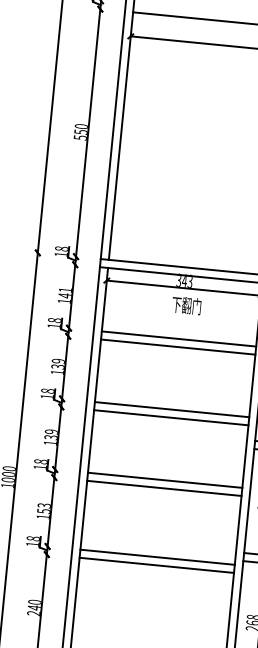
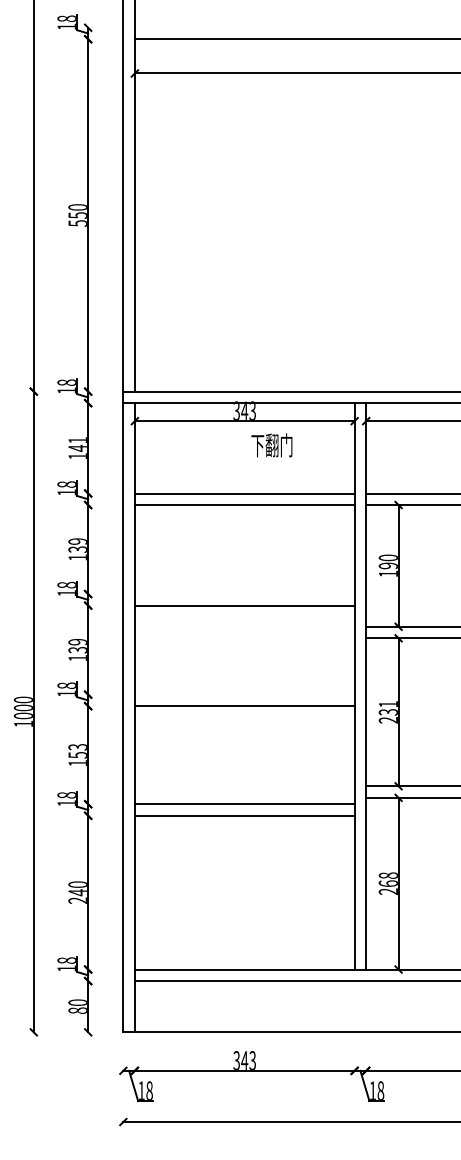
text: (186, 305) -> (271, 445), moved
line: (171, 409) -> (244, 594), removed
line: (164, 480) -> (244, 694), removed

